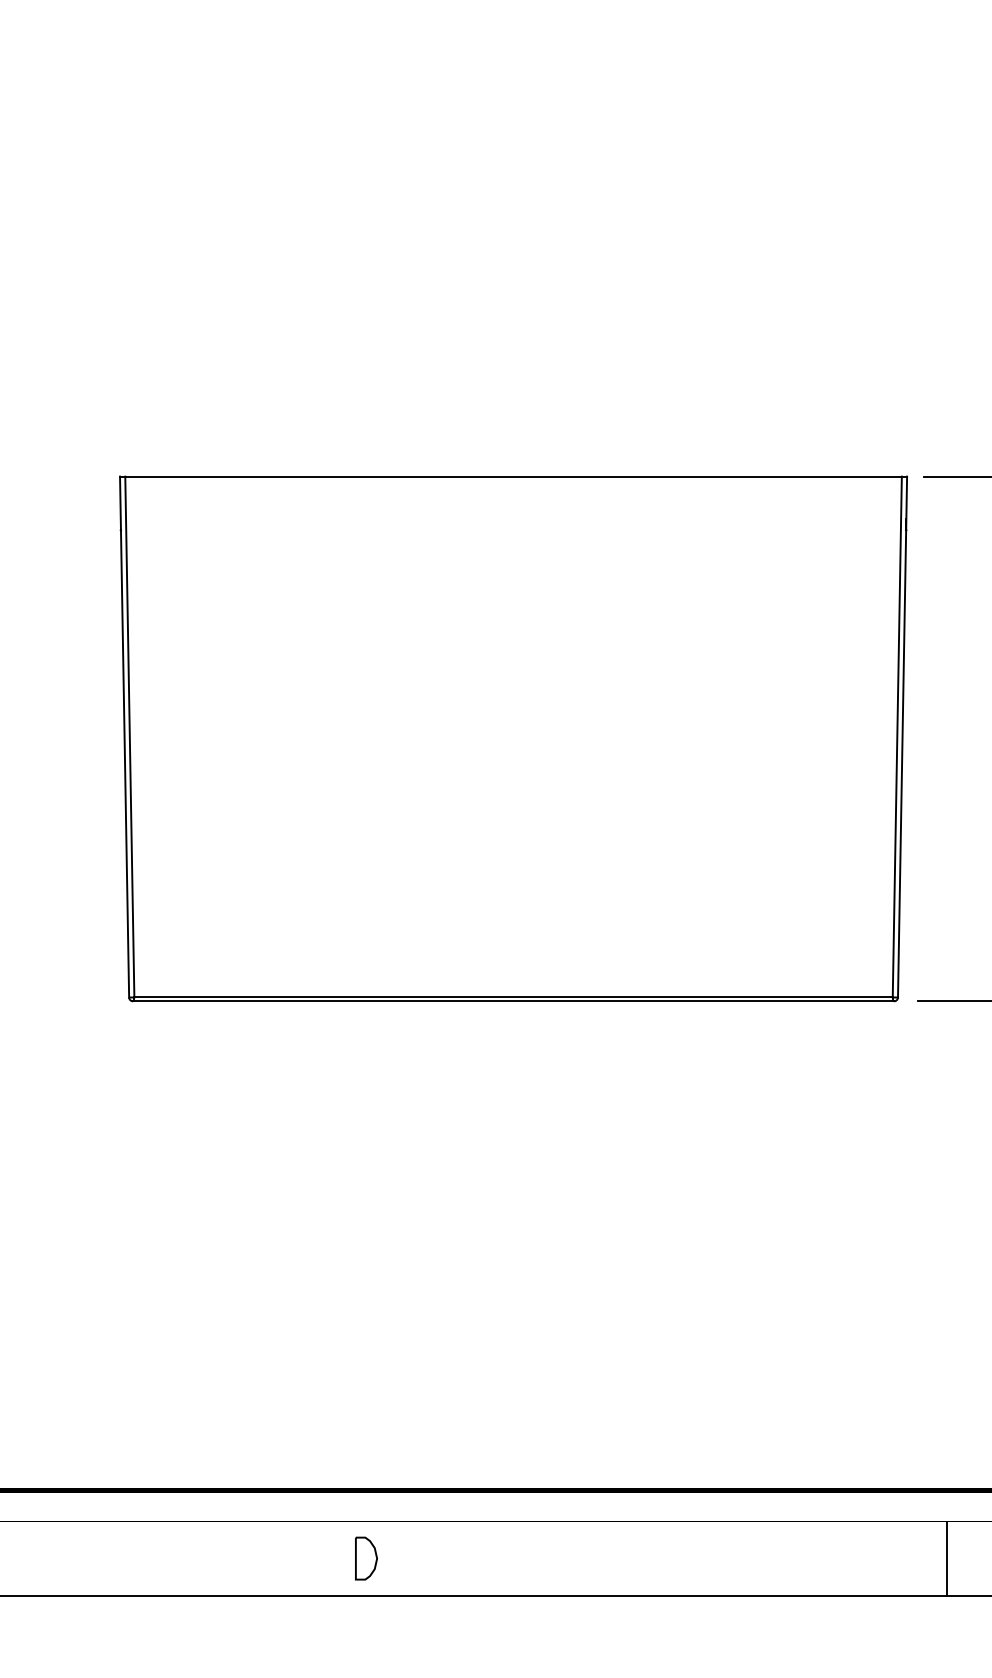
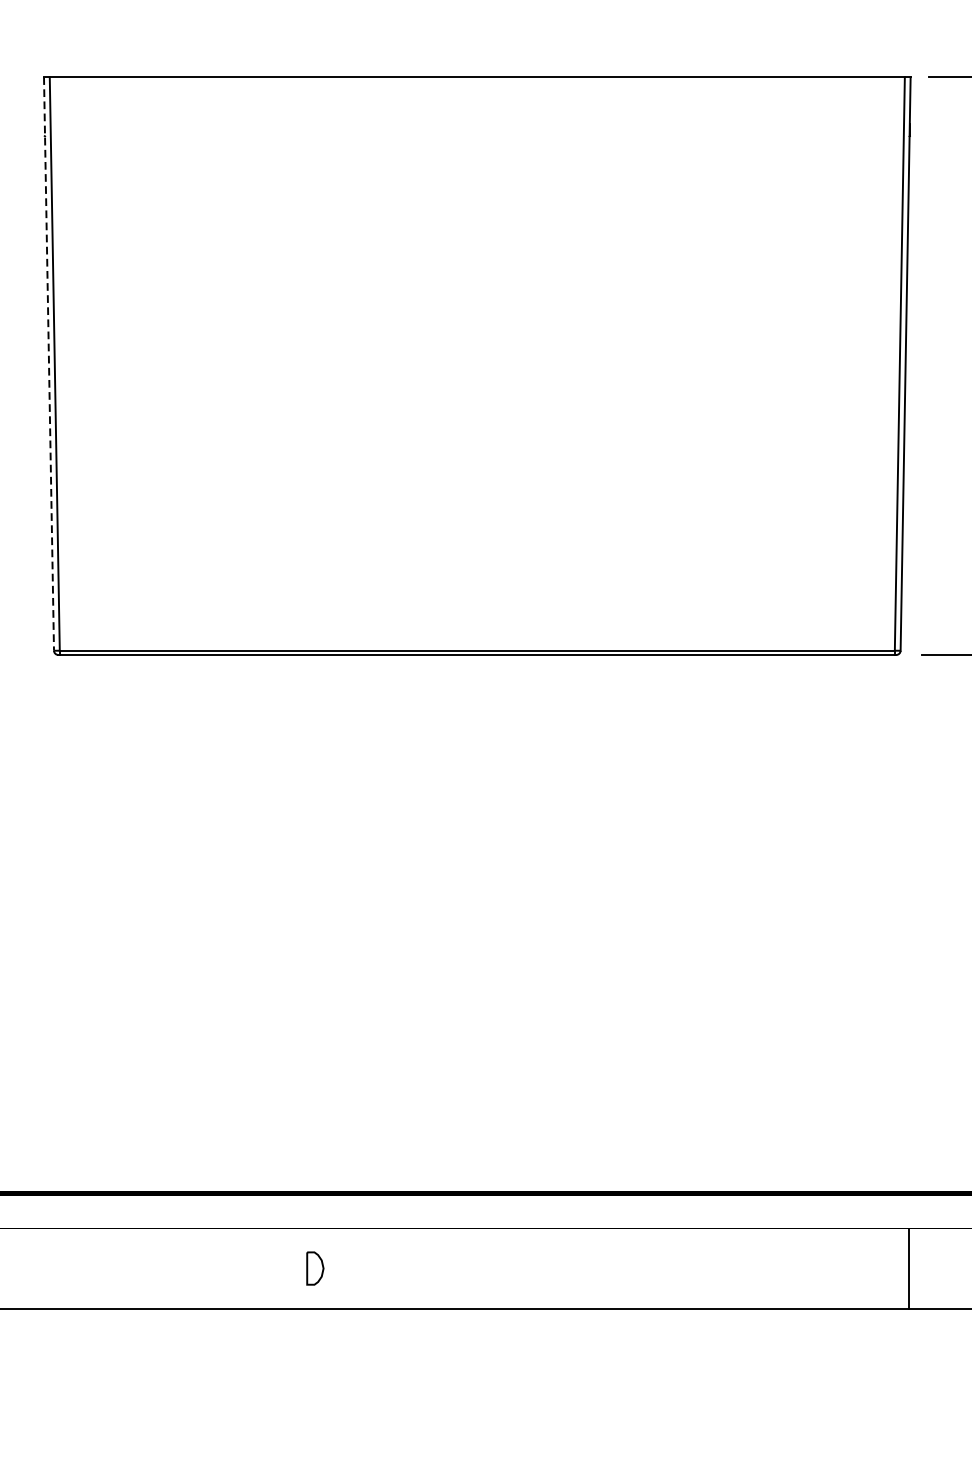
line: (124, 737) -> (48, 364), solid -> dashed
part: (366, 1558) -> (315, 1268), size x0.7
line: (946, 1558) -> (908, 1268), moved

